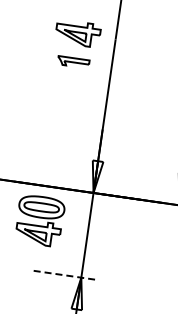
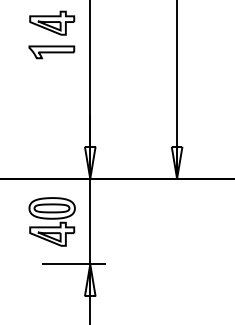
part: (73, 62) -> (51, 52), size x1.43
part: (39, 220) -> (51, 221), moved
line: (65, 275) -> (74, 264), dashed -> solid

